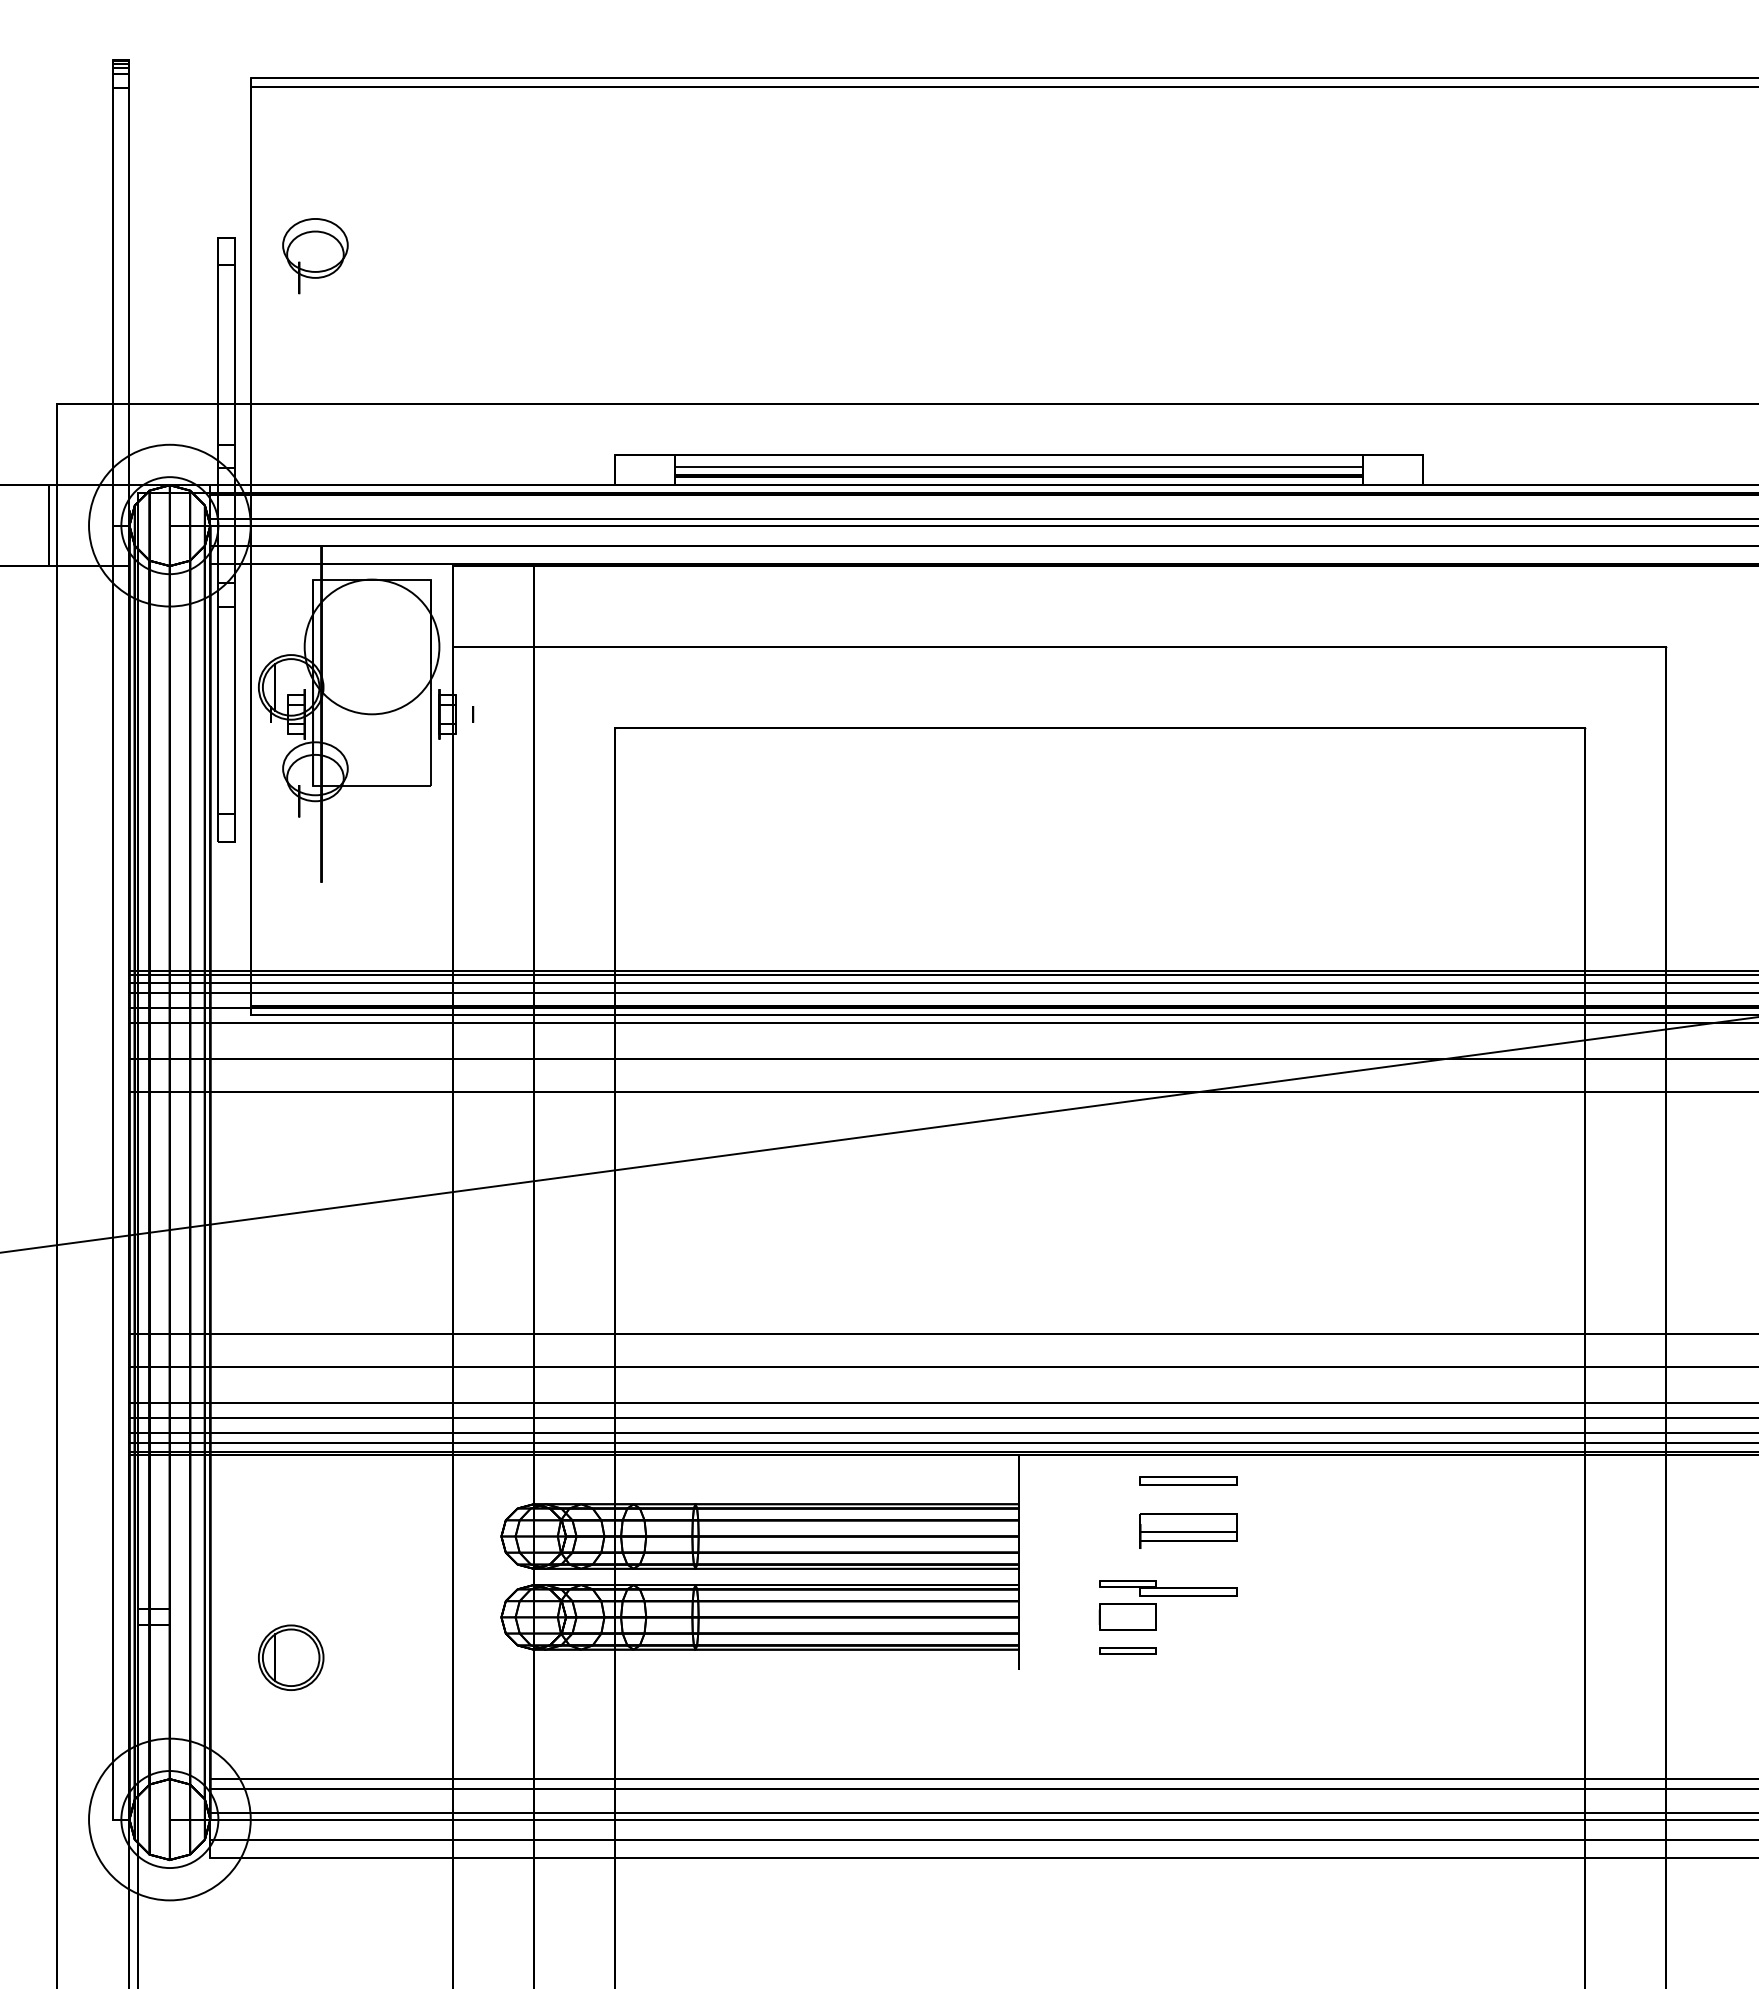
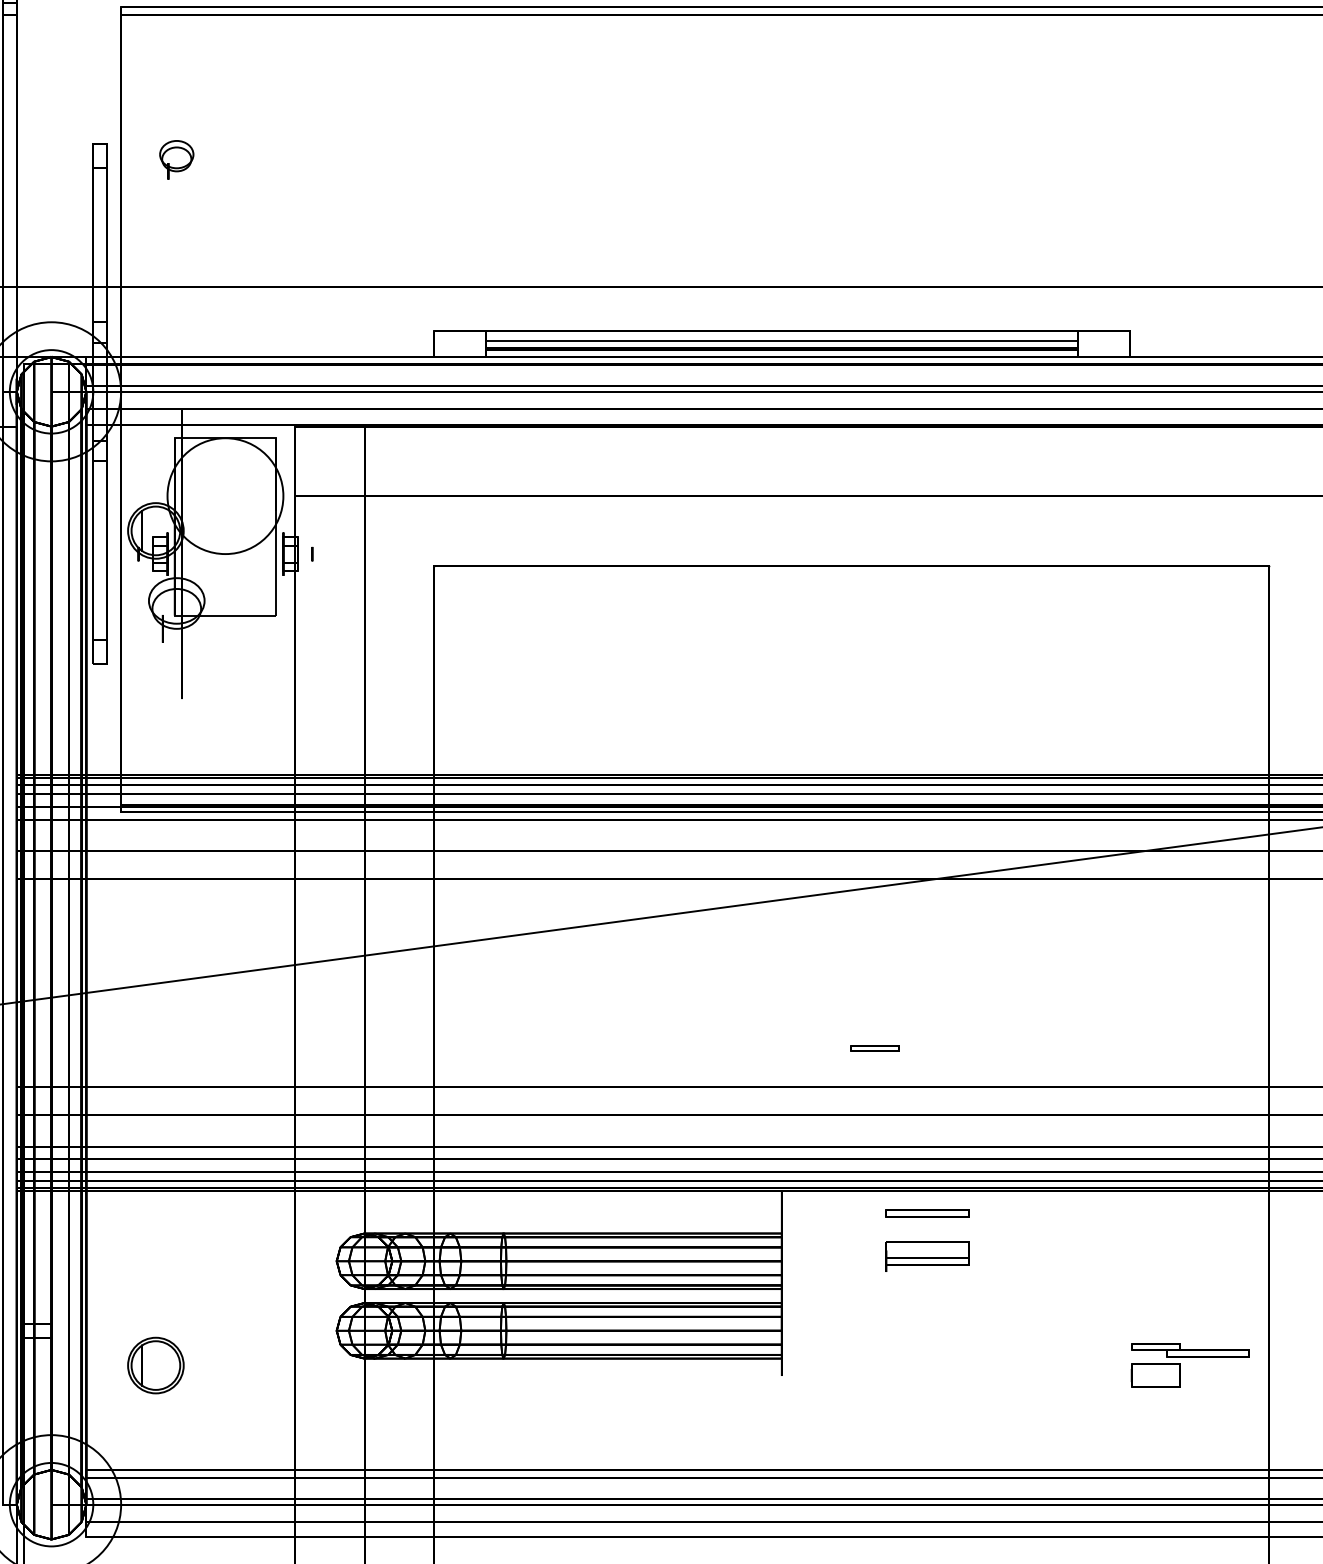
part: (315, 256) -> (176, 160), size x0.6
part: (1167, 1596) -> (1190, 1357), moved
part: (1127, 1650) -> (875, 1048), moved

